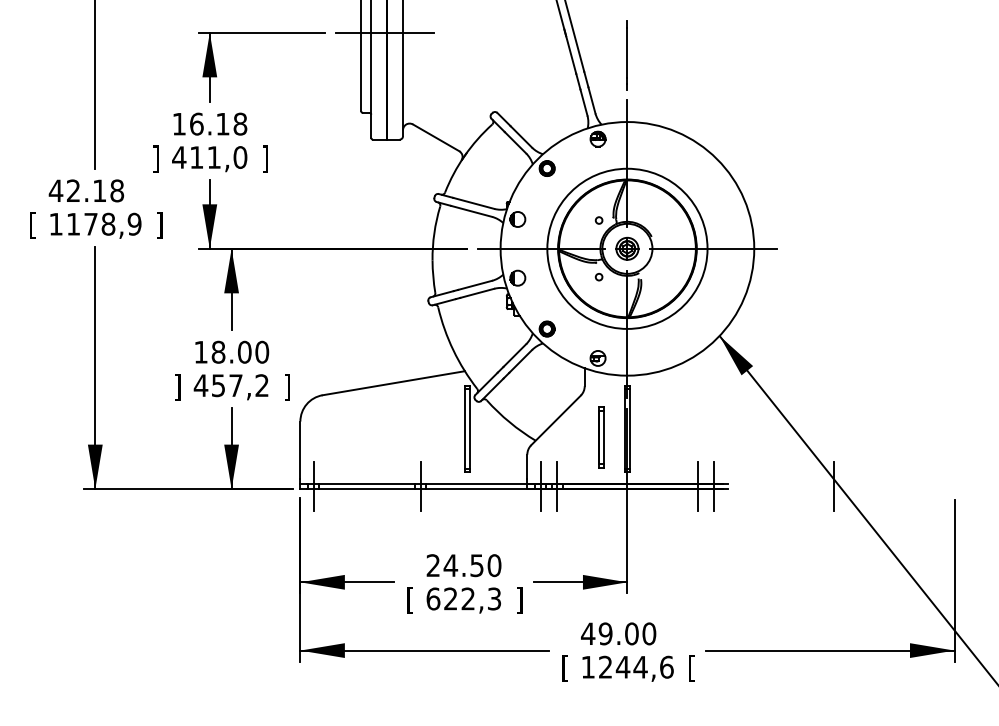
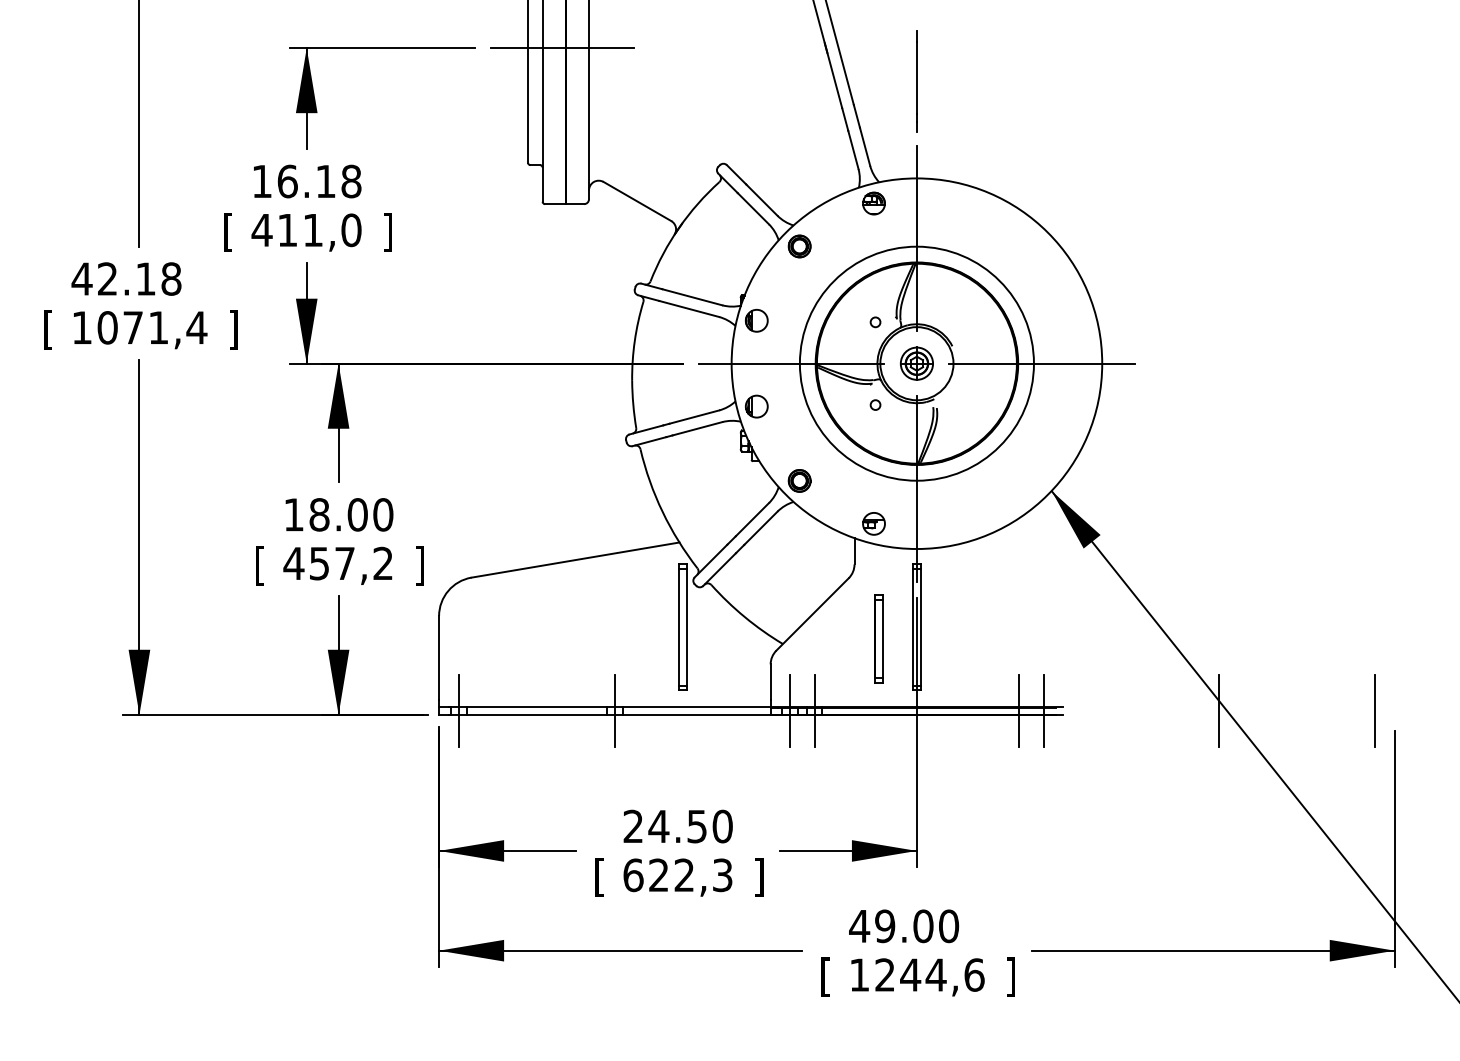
text: (155, 159) -> (227, 233), ] -> [
text: (103, 223) -> (151, 326), 1178,9 -> 1071,4
text: (177, 387) -> (259, 566), ] -> [
line: (940, 486) -> (1374, 710), added
text: (691, 668) -> (1010, 976), [ -> ]

